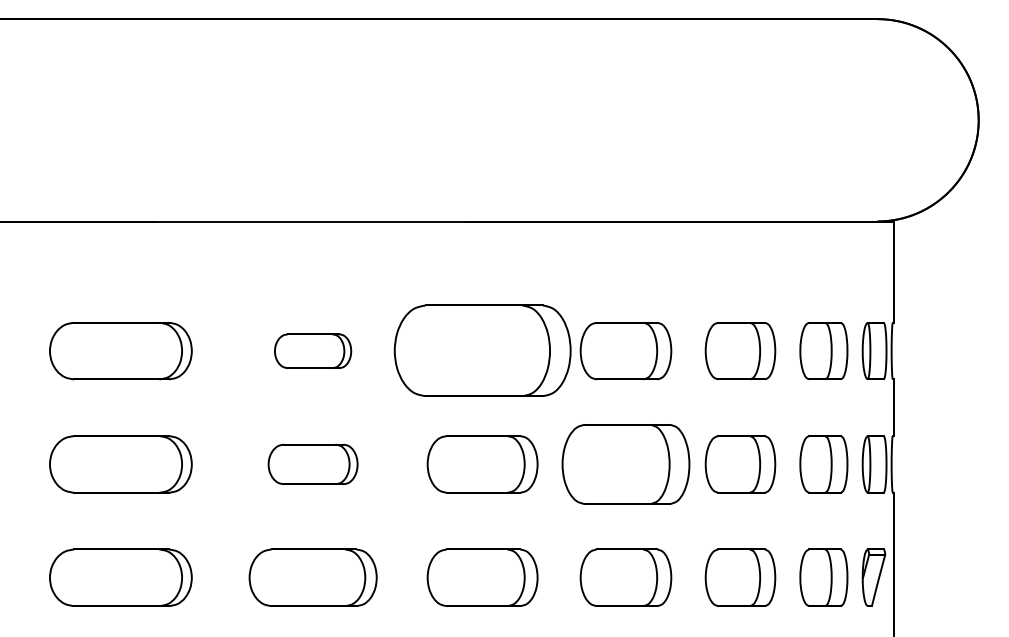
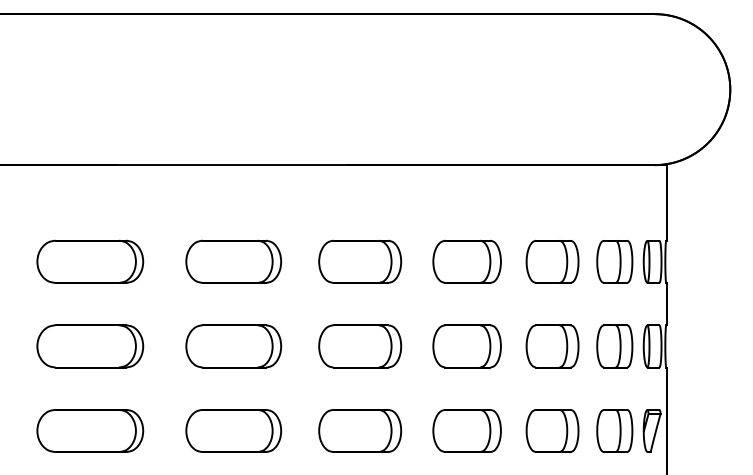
part: (312, 351) -> (233, 262), size x1.67
part: (482, 351) -> (360, 262), size x0.62
part: (312, 464) -> (233, 346), size x1.43
part: (625, 464) -> (466, 346), size x0.71

